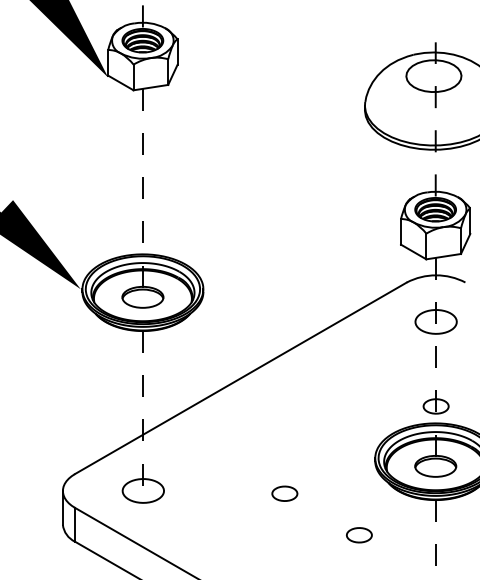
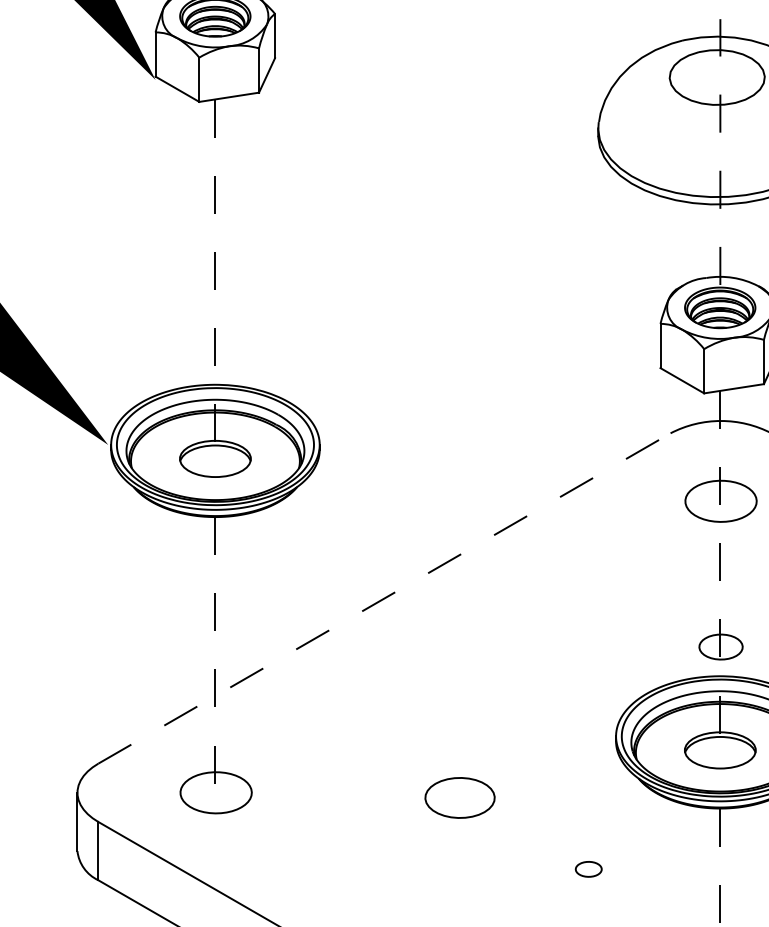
line: (240, 378) -> (383, 598), solid -> dashed
part: (284, 493) -> (459, 797), size x1.6
part: (359, 535) -> (588, 869), size x0.6

